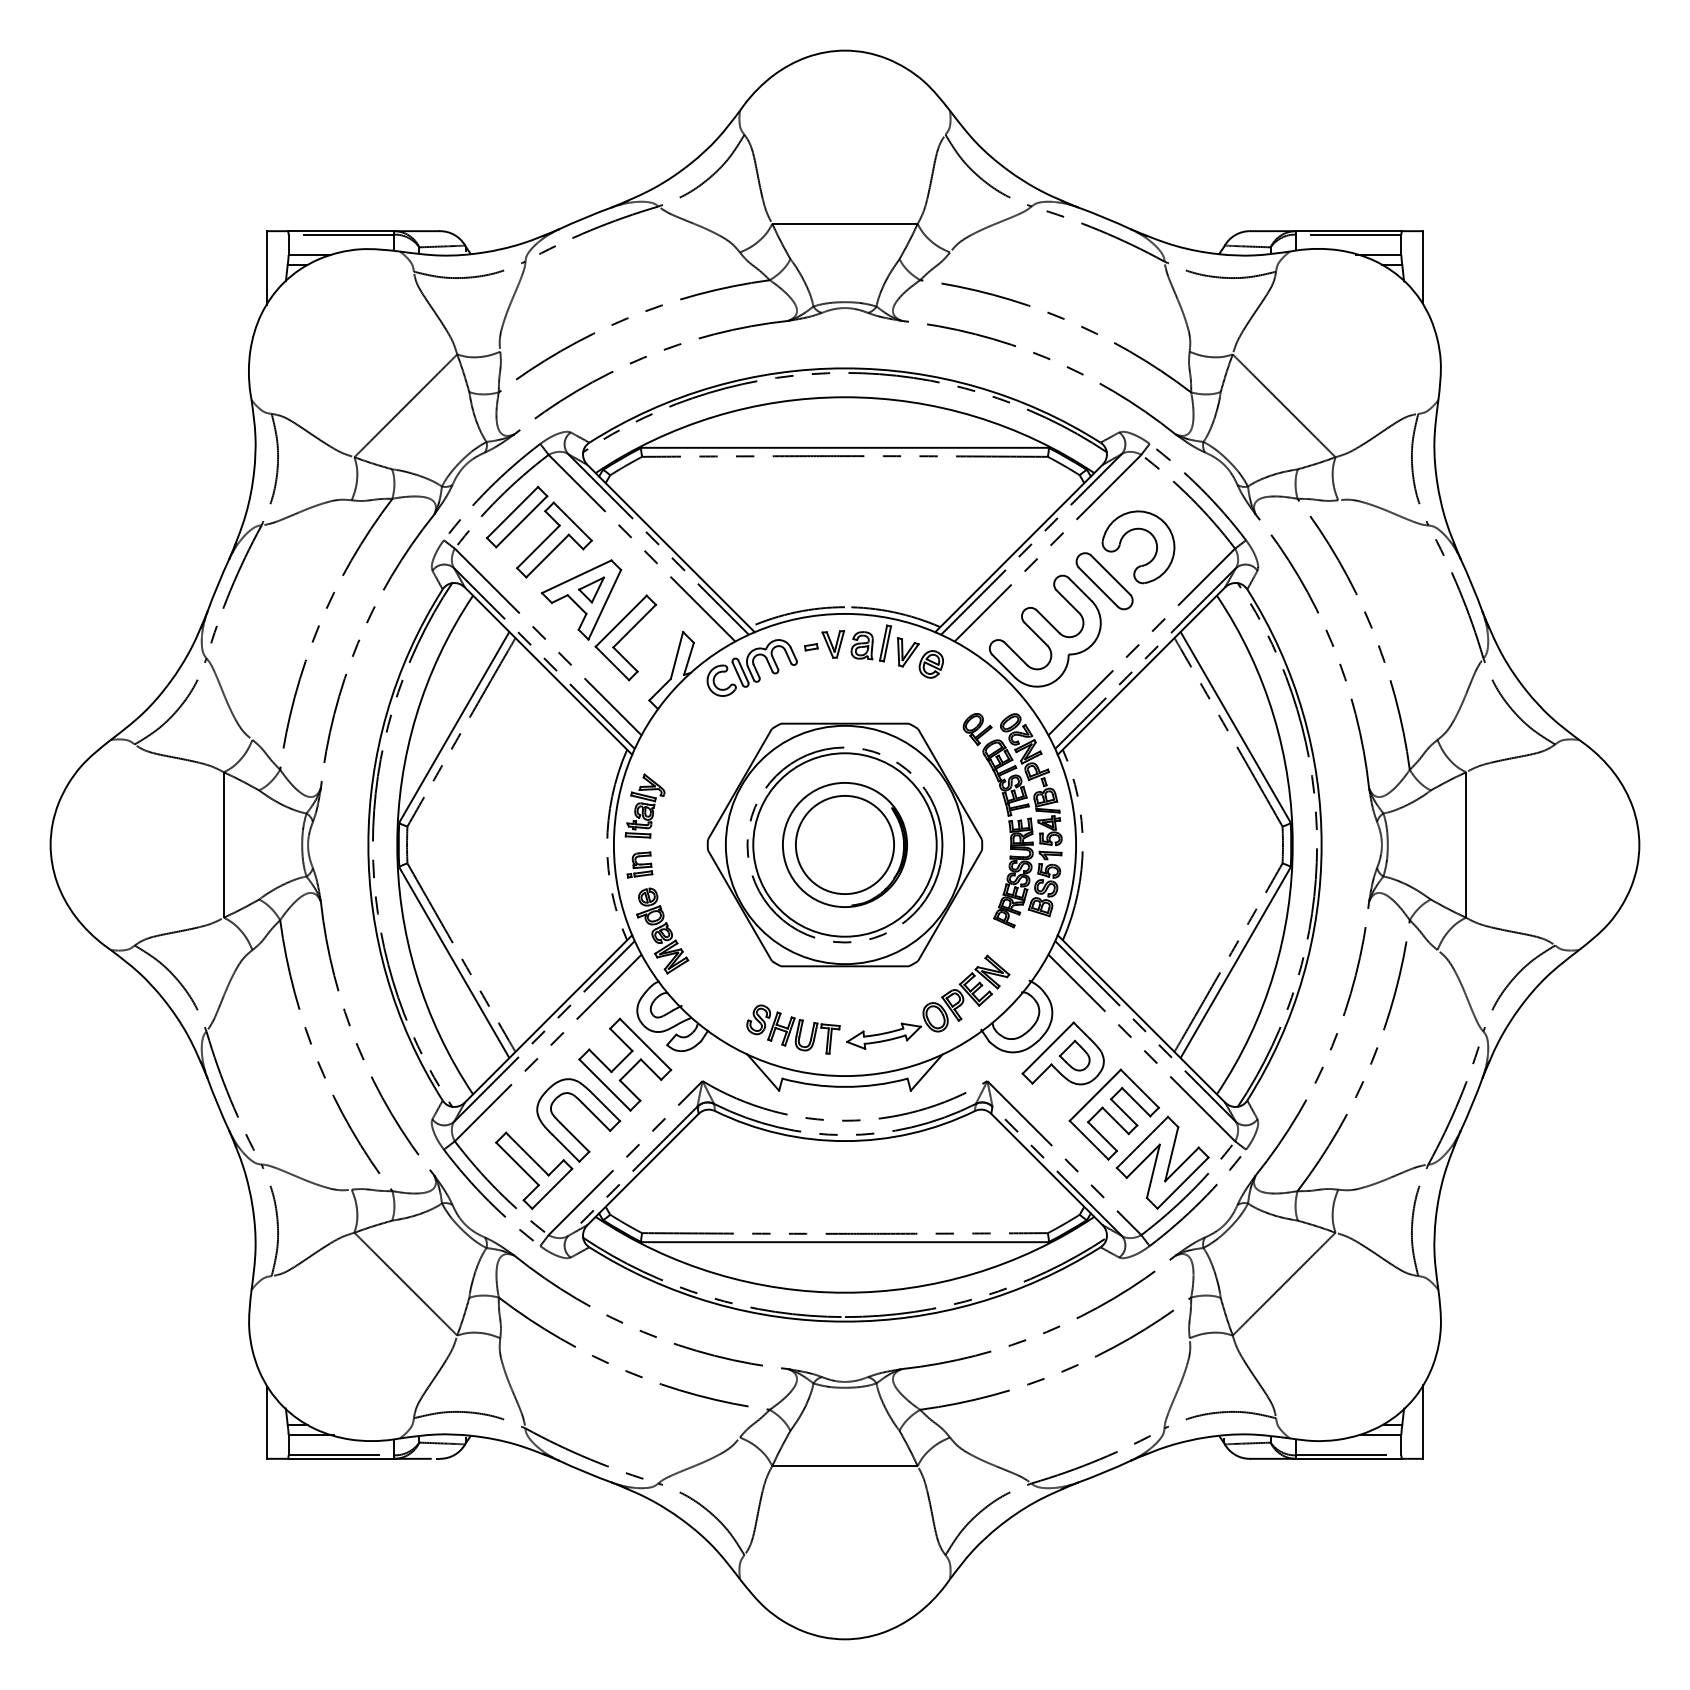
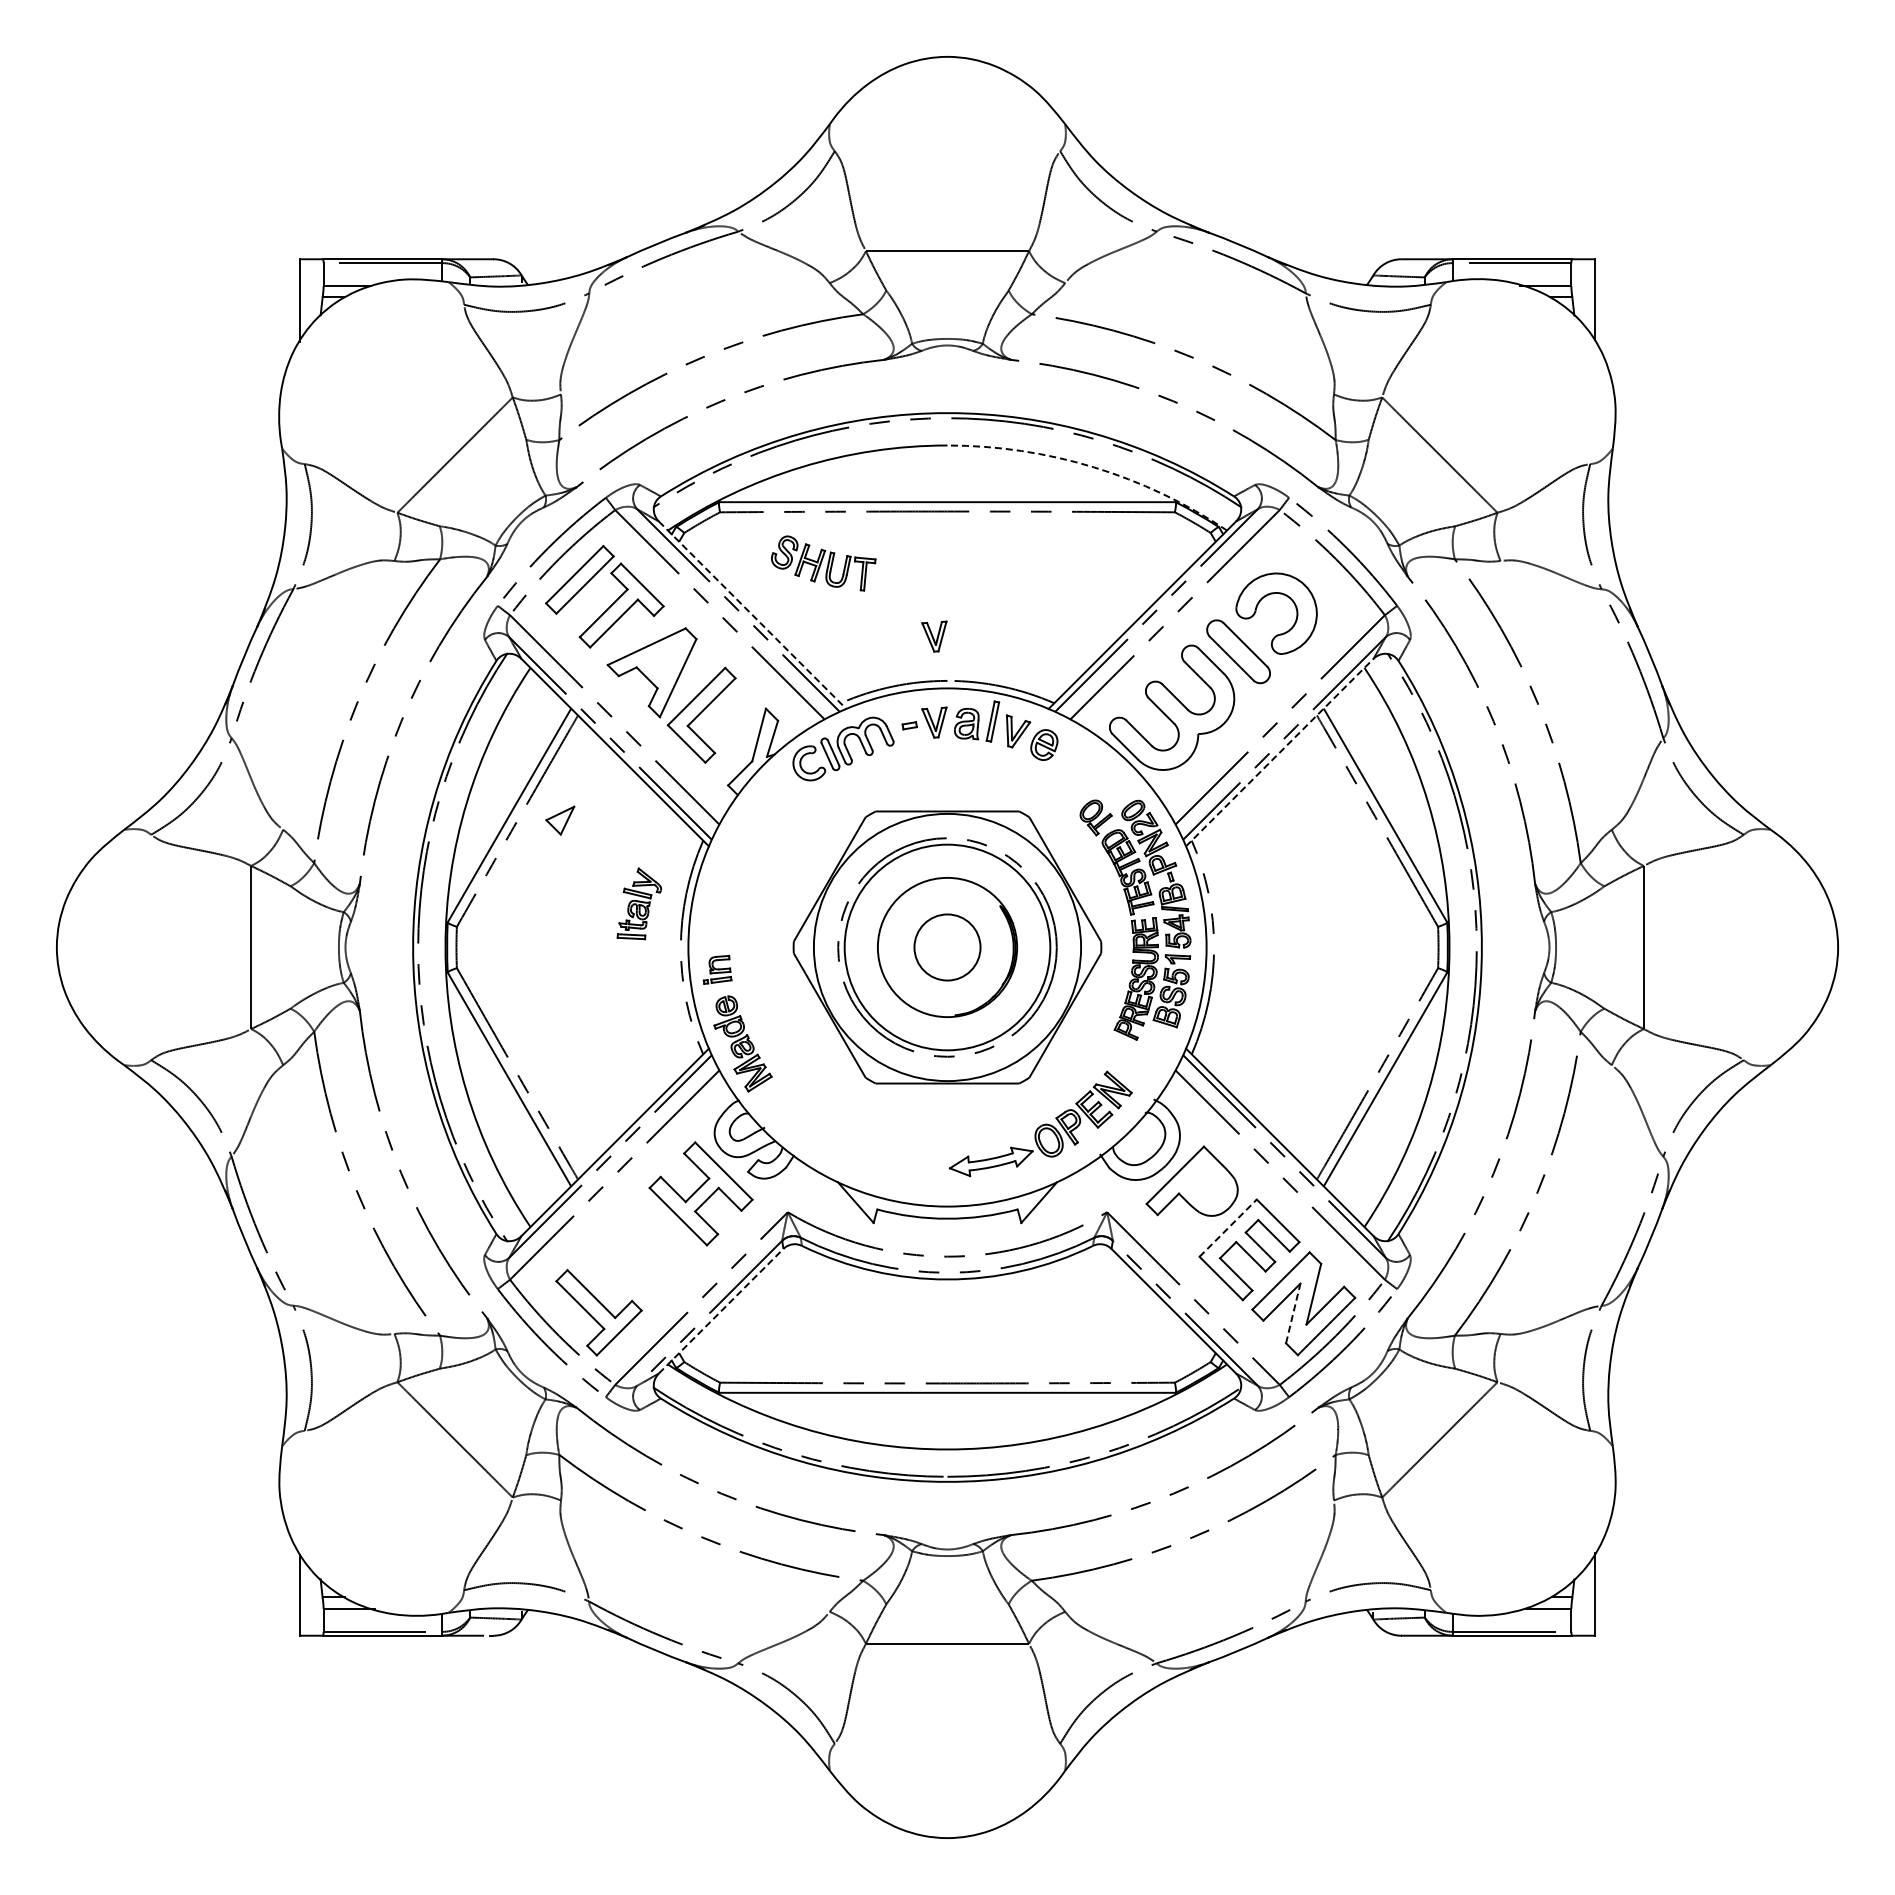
arc: (975, 416) -> (1093, 467), solid -> dashed
line: (671, 548) -> (752, 615), solid -> dashed
part: (833, 567) -> (934, 636), added
part: (591, 589) -> (560, 820), moved
line: (1141, 671) -> (1279, 752), solid -> dashed
part: (644, 805) -> (638, 903), moved
circle: (845, 845) -> (947, 947), size x0.6
part: (793, 1029) -> (823, 563), moved
part: (1074, 1055) -> (1204, 1183), removed
line: (1095, 1094) -> (1228, 1227), solid -> dashed
part: (568, 1129) -> (637, 1266), removed
line: (643, 1168) -> (721, 1310), solid -> dashed
line: (1153, 1171) -> (1293, 1313), solid -> dashed

